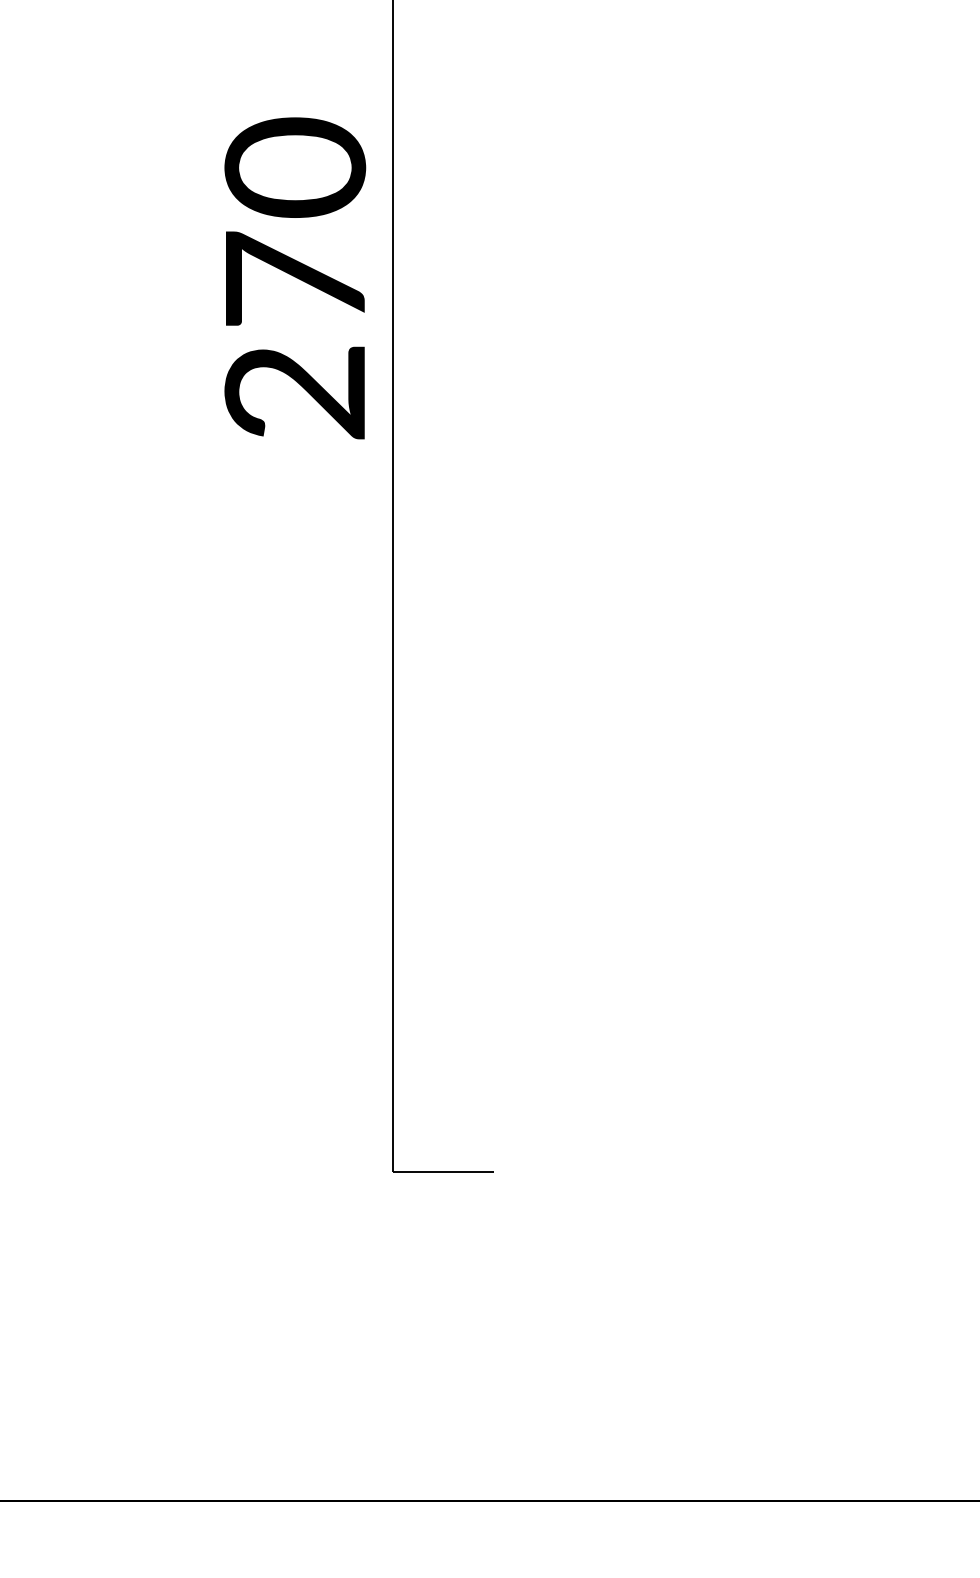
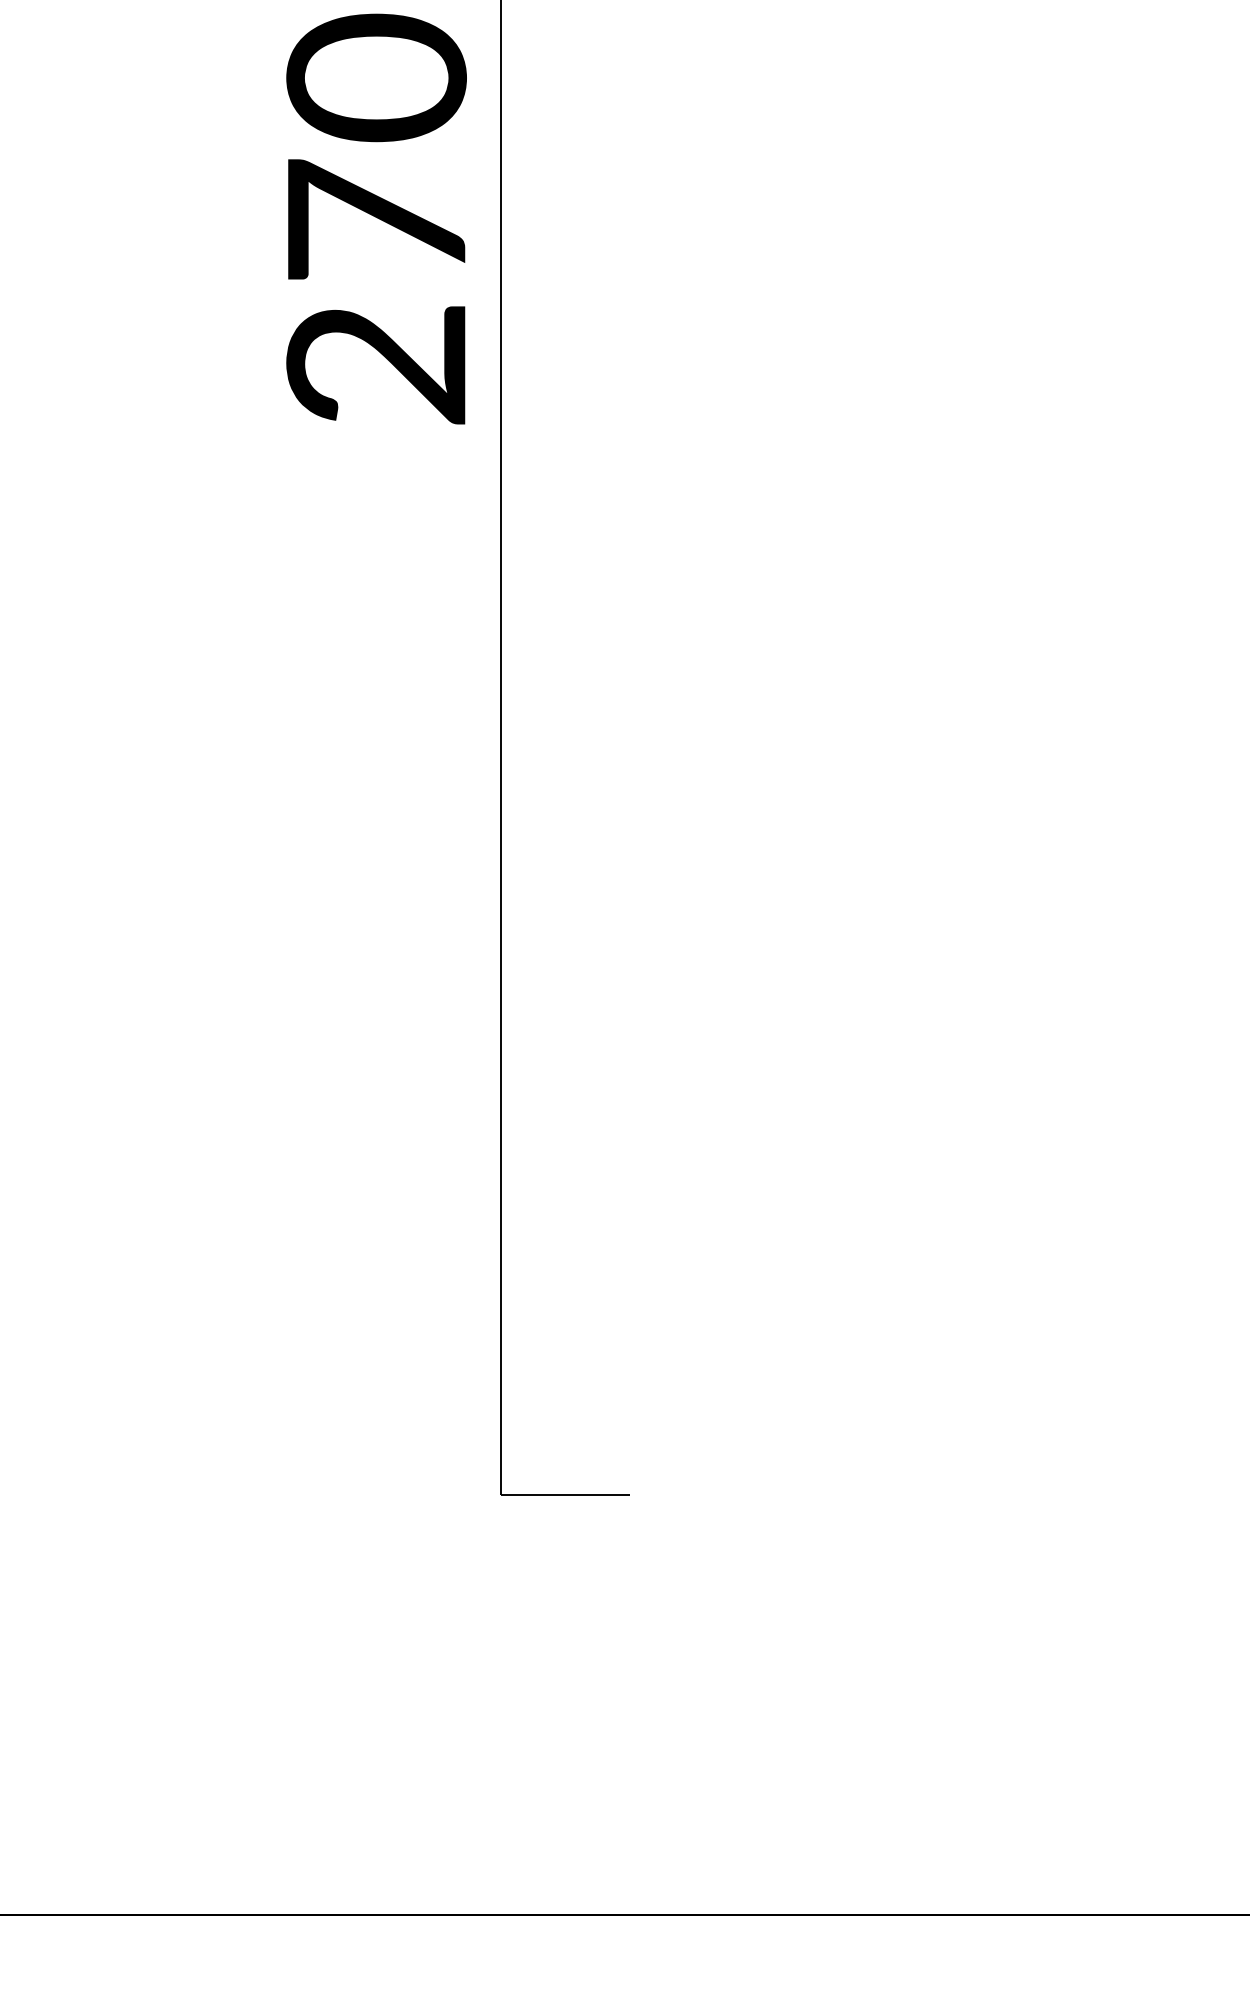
text: (295, 277) -> (376, 218), moved

